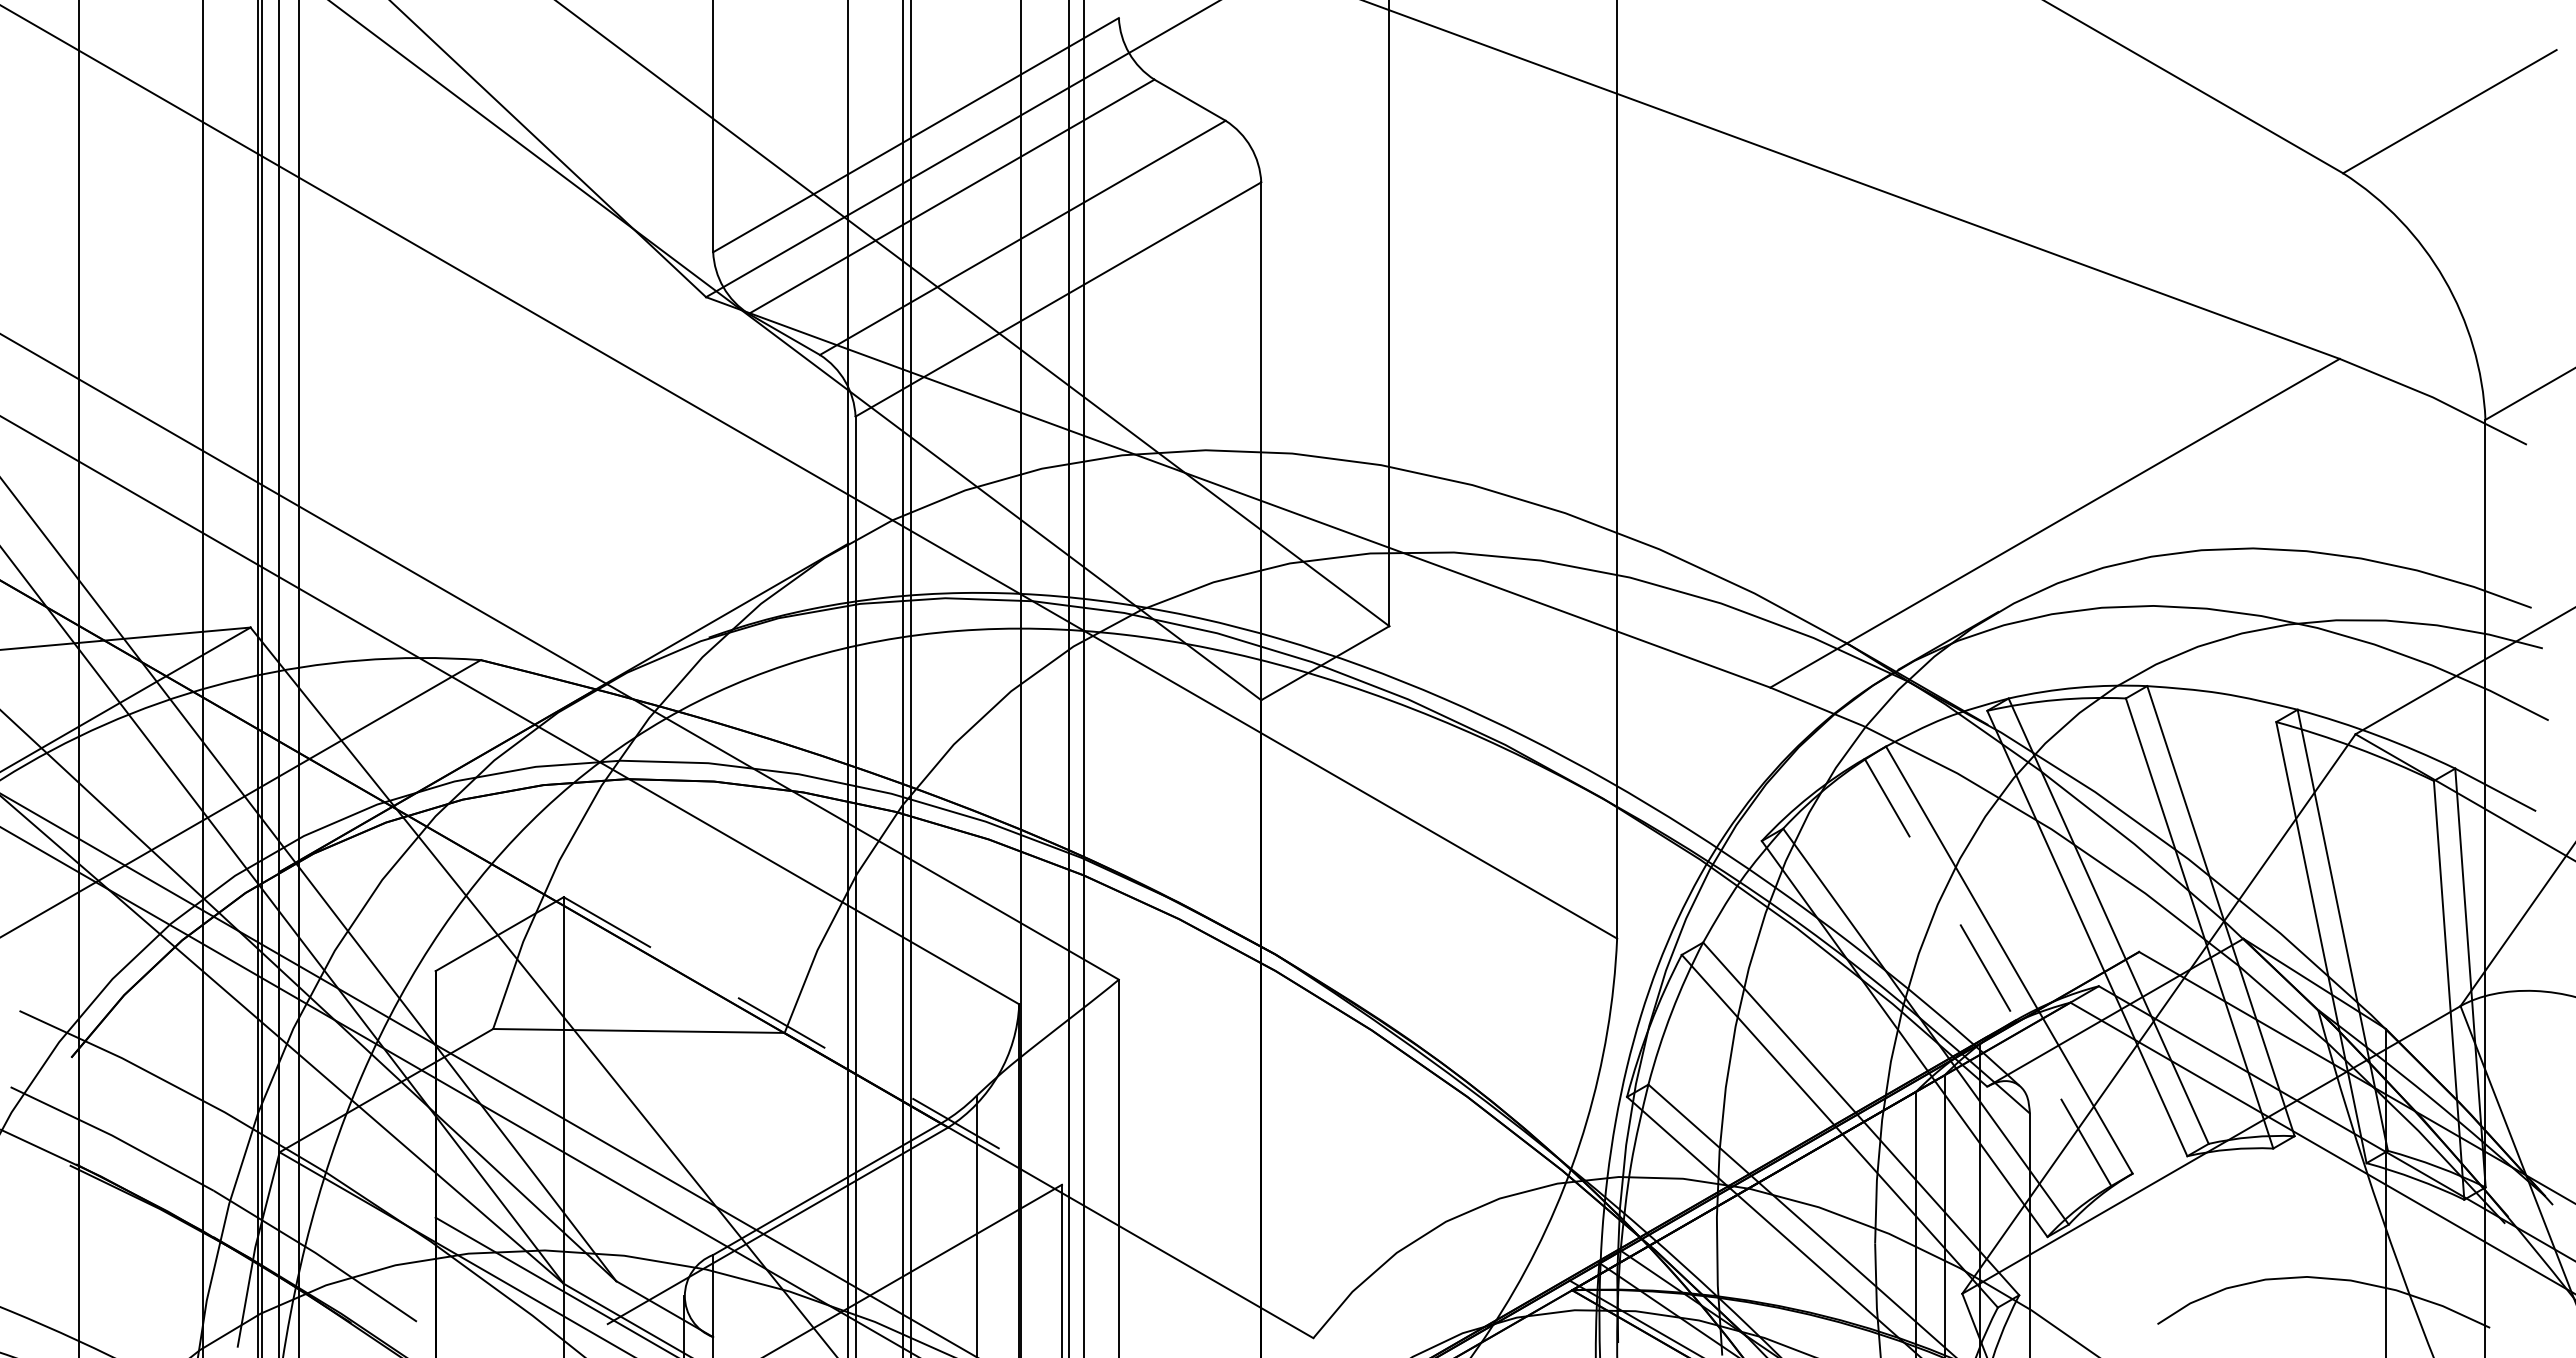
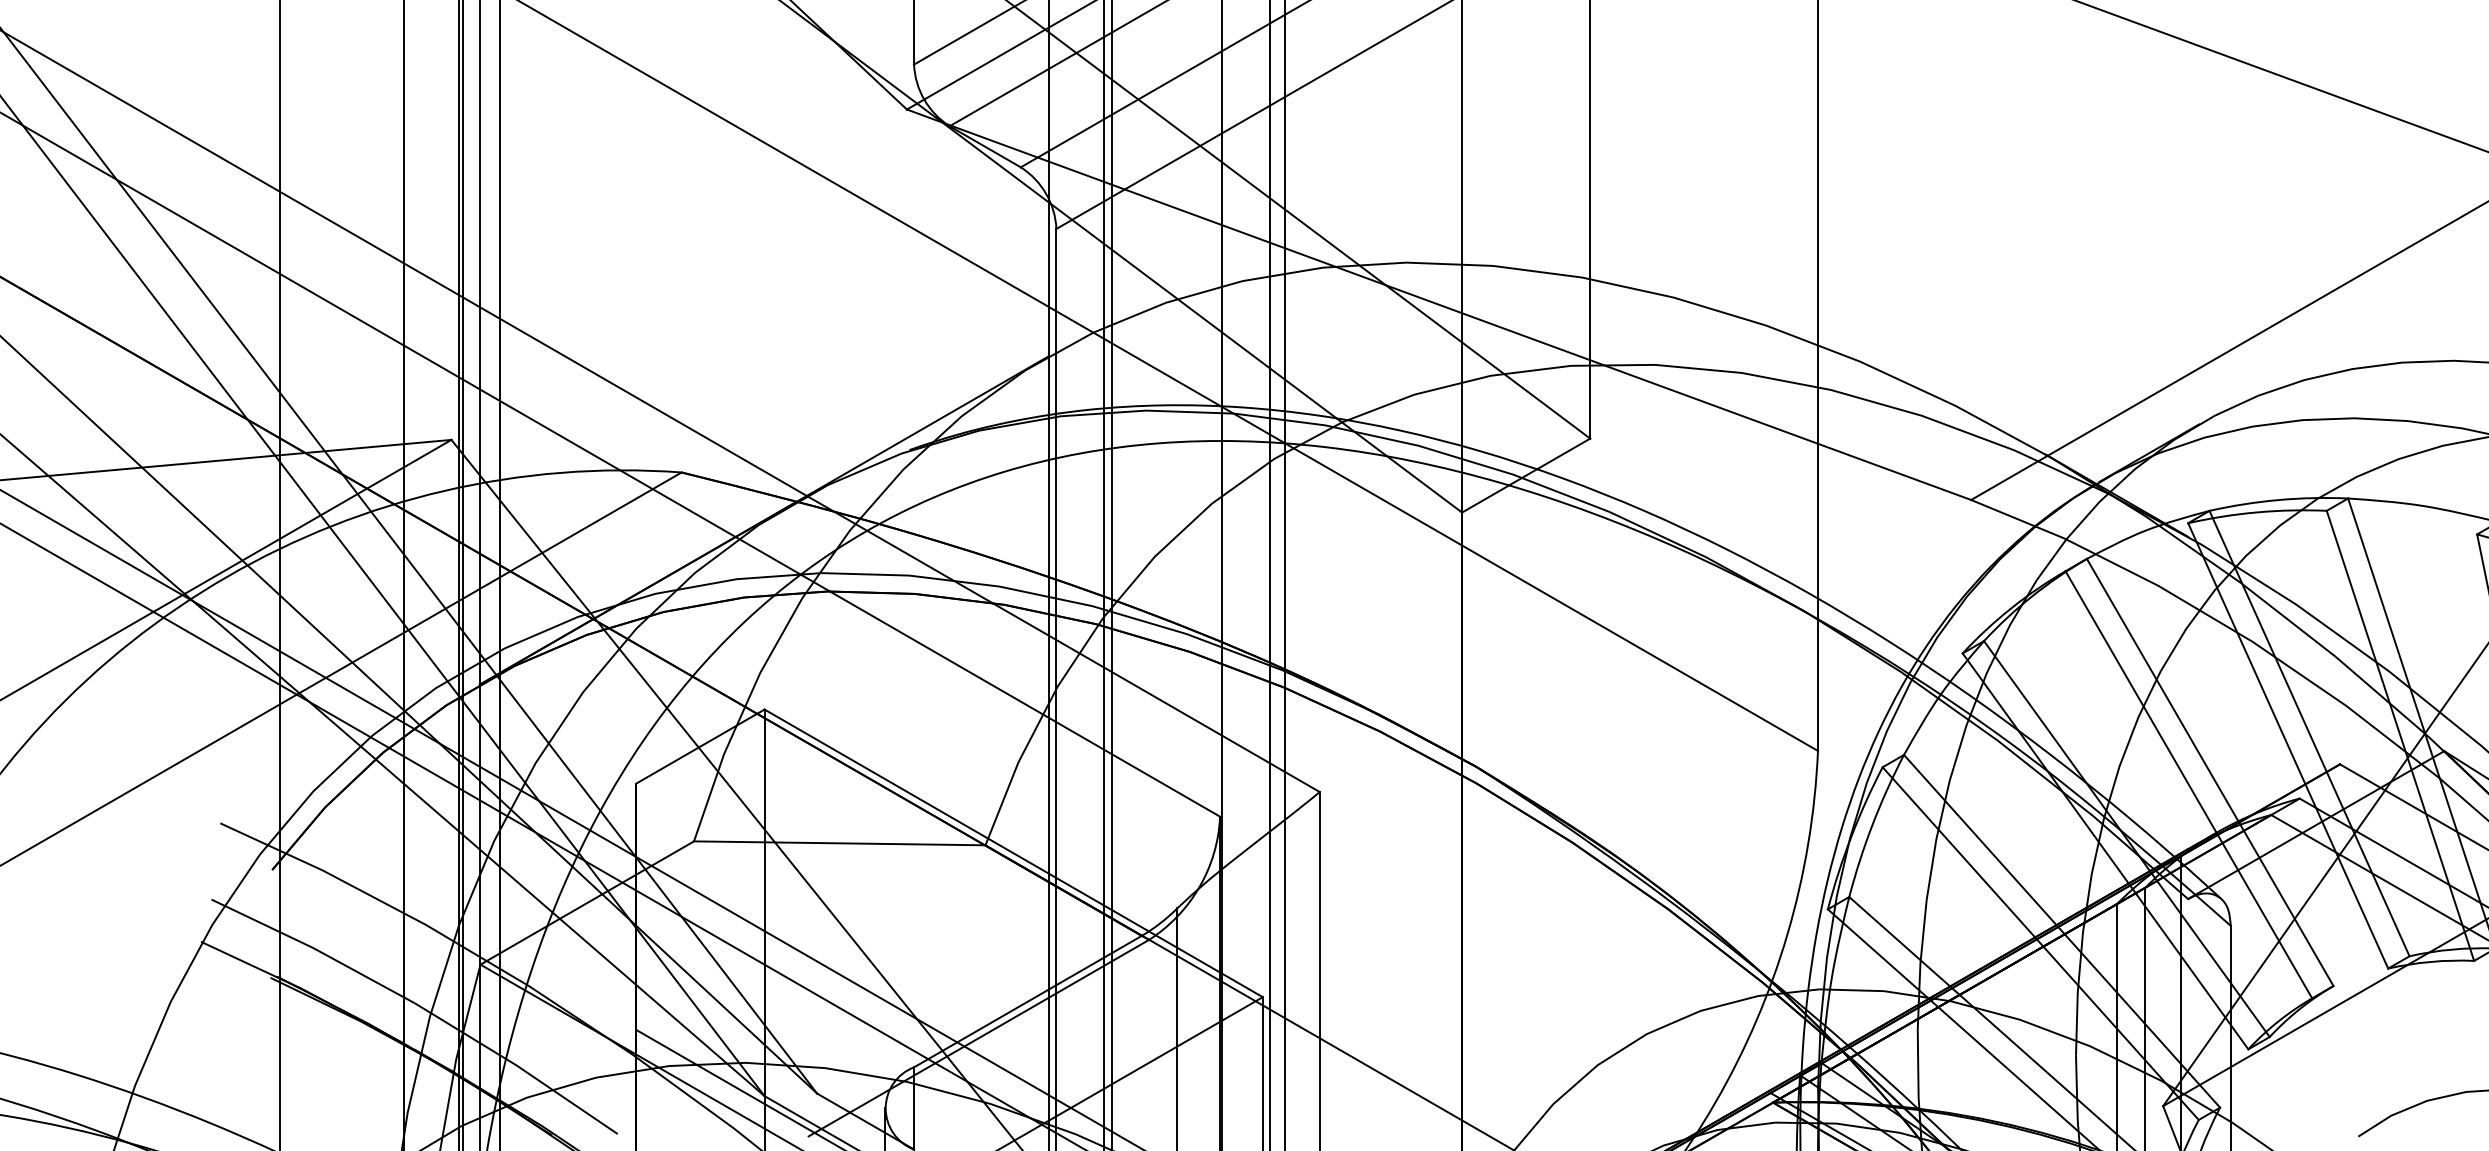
line: (1988, 972) -> (2189, 784), dashed -> solid
line: (812, 1040) -> (1013, 852), dashed -> solid

